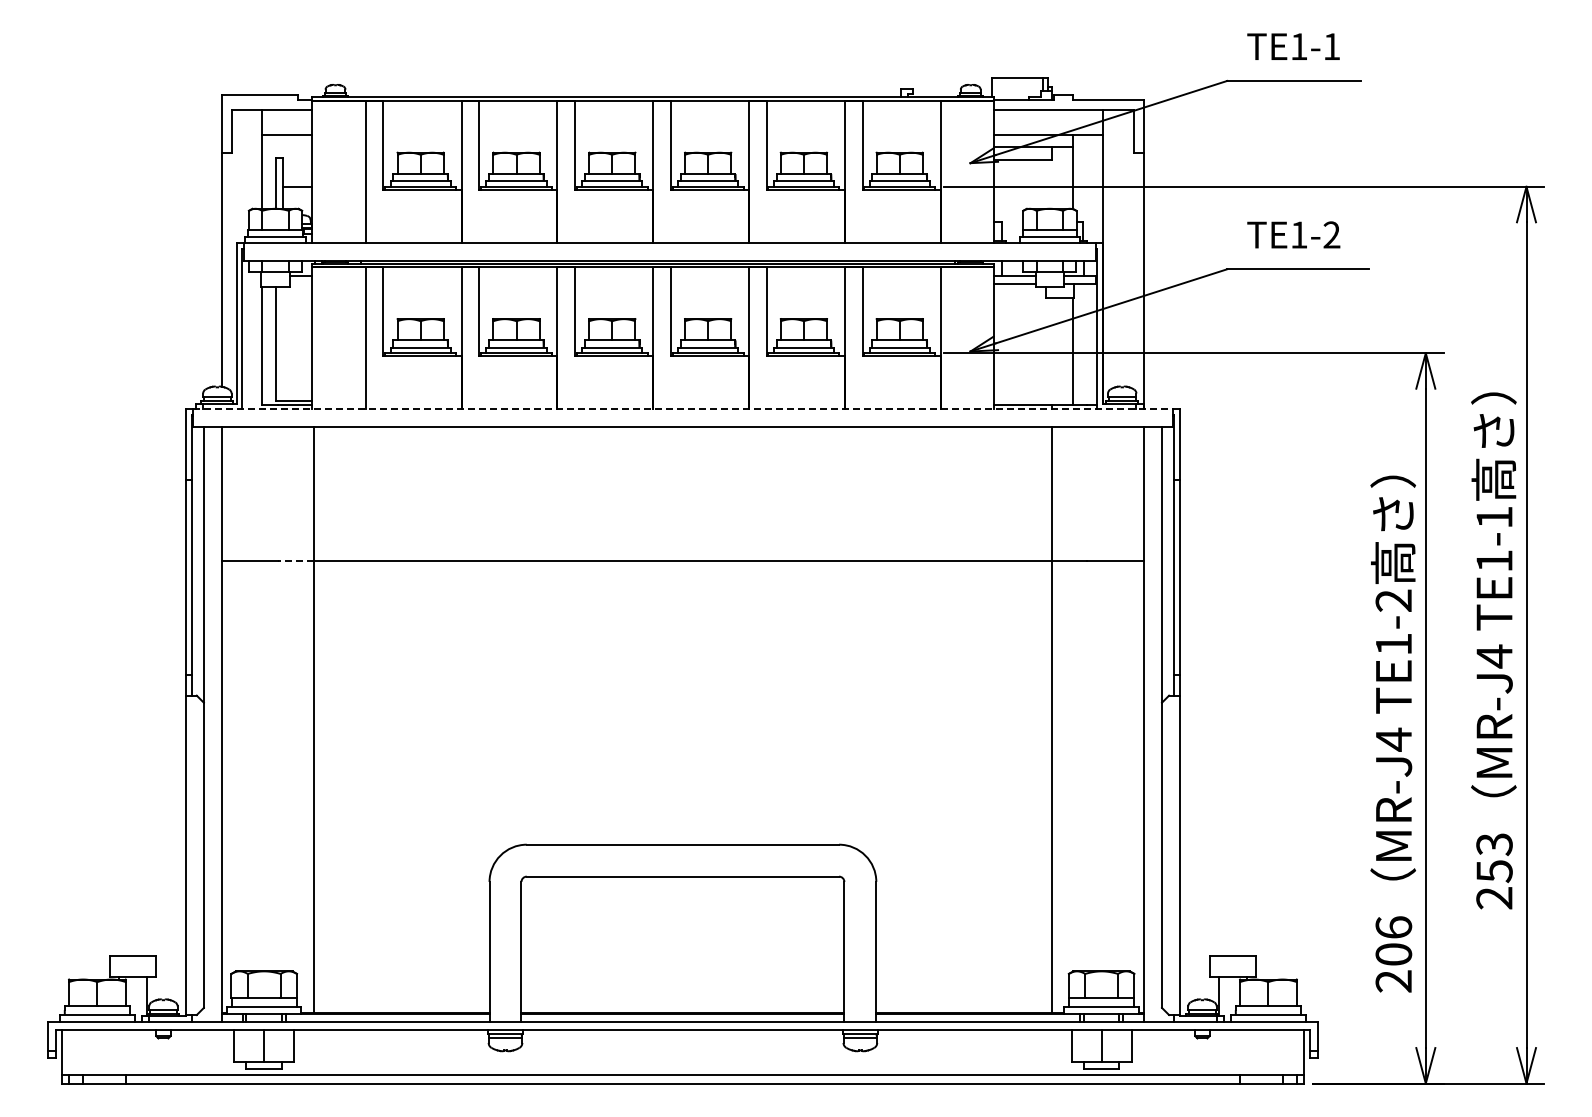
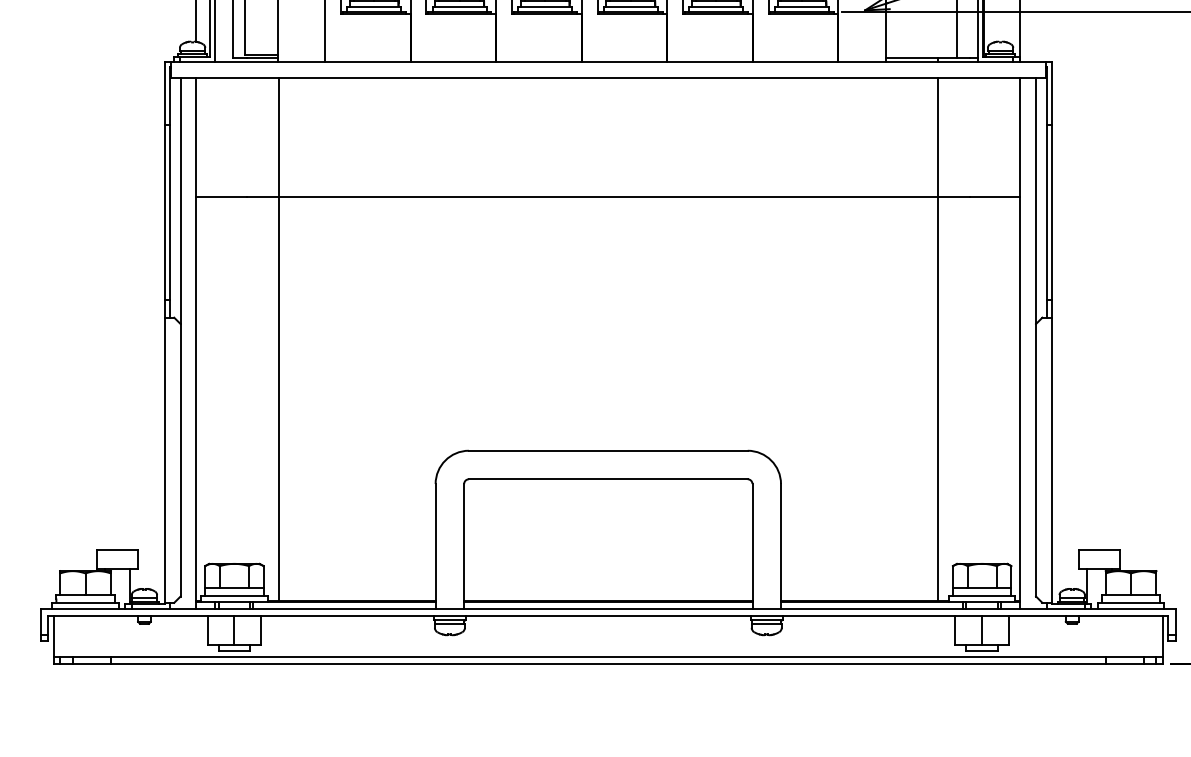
line: (682, 409) -> (607, 62), dashed -> solid
line: (296, 560) -> (263, 197), dashed -> solid

